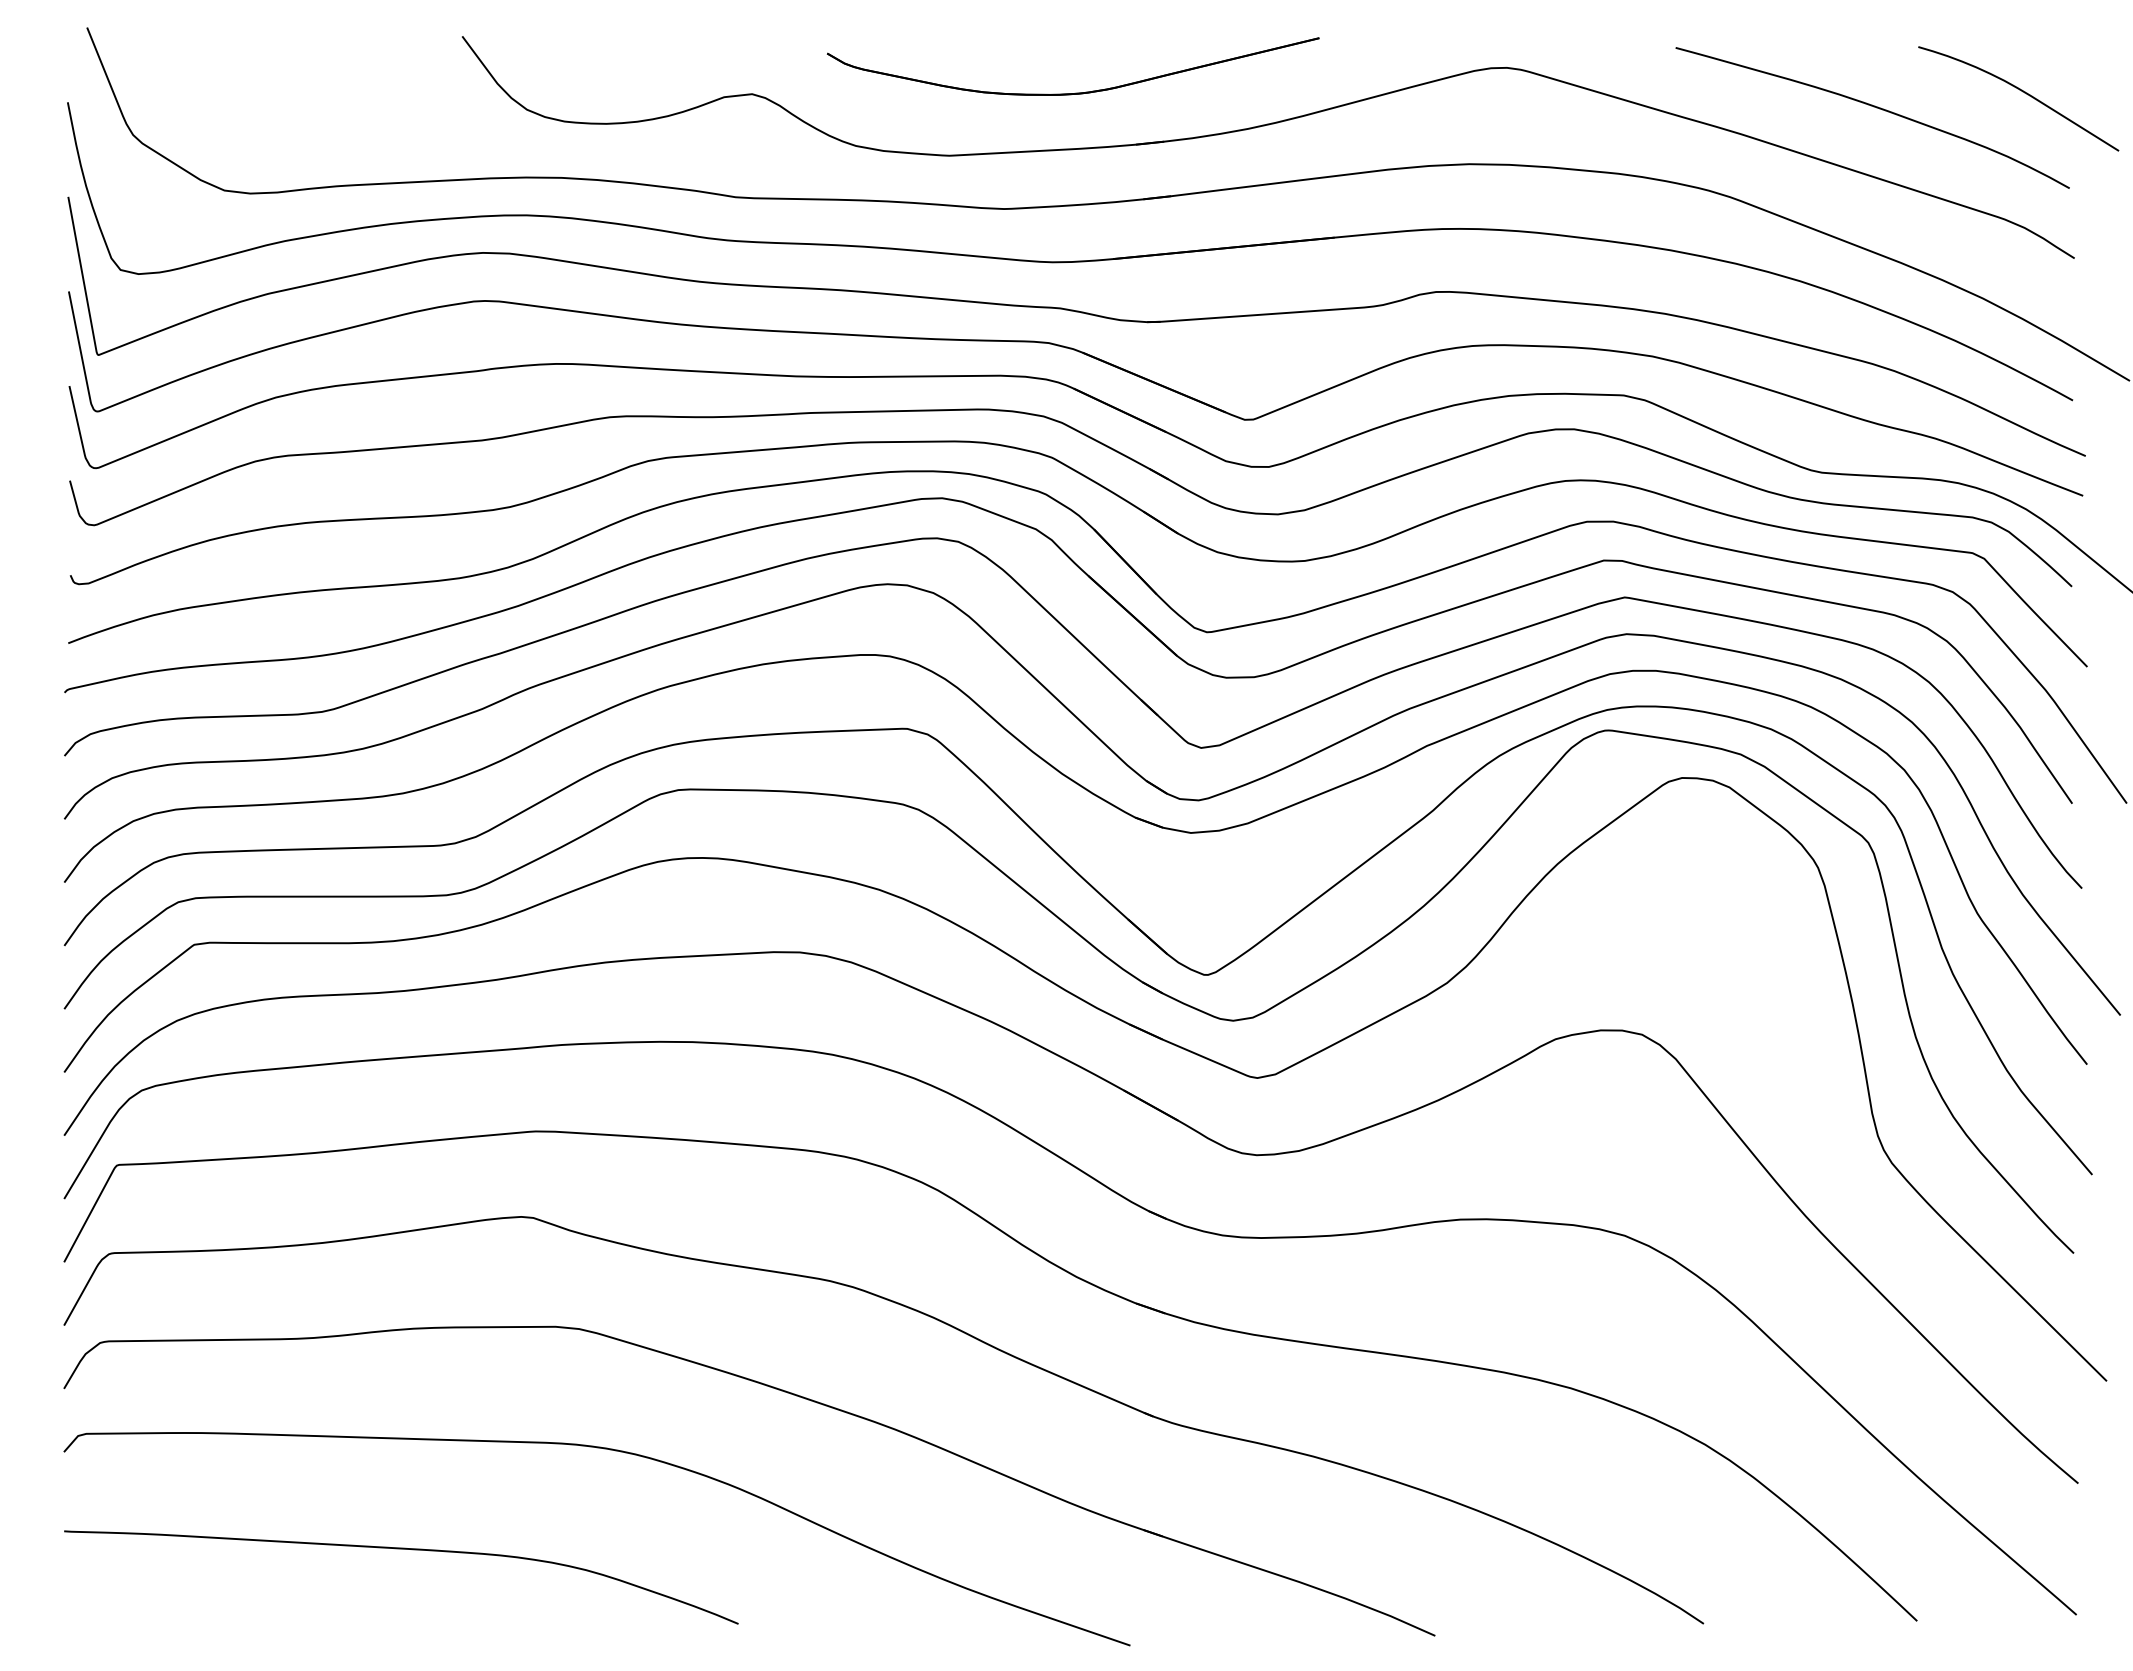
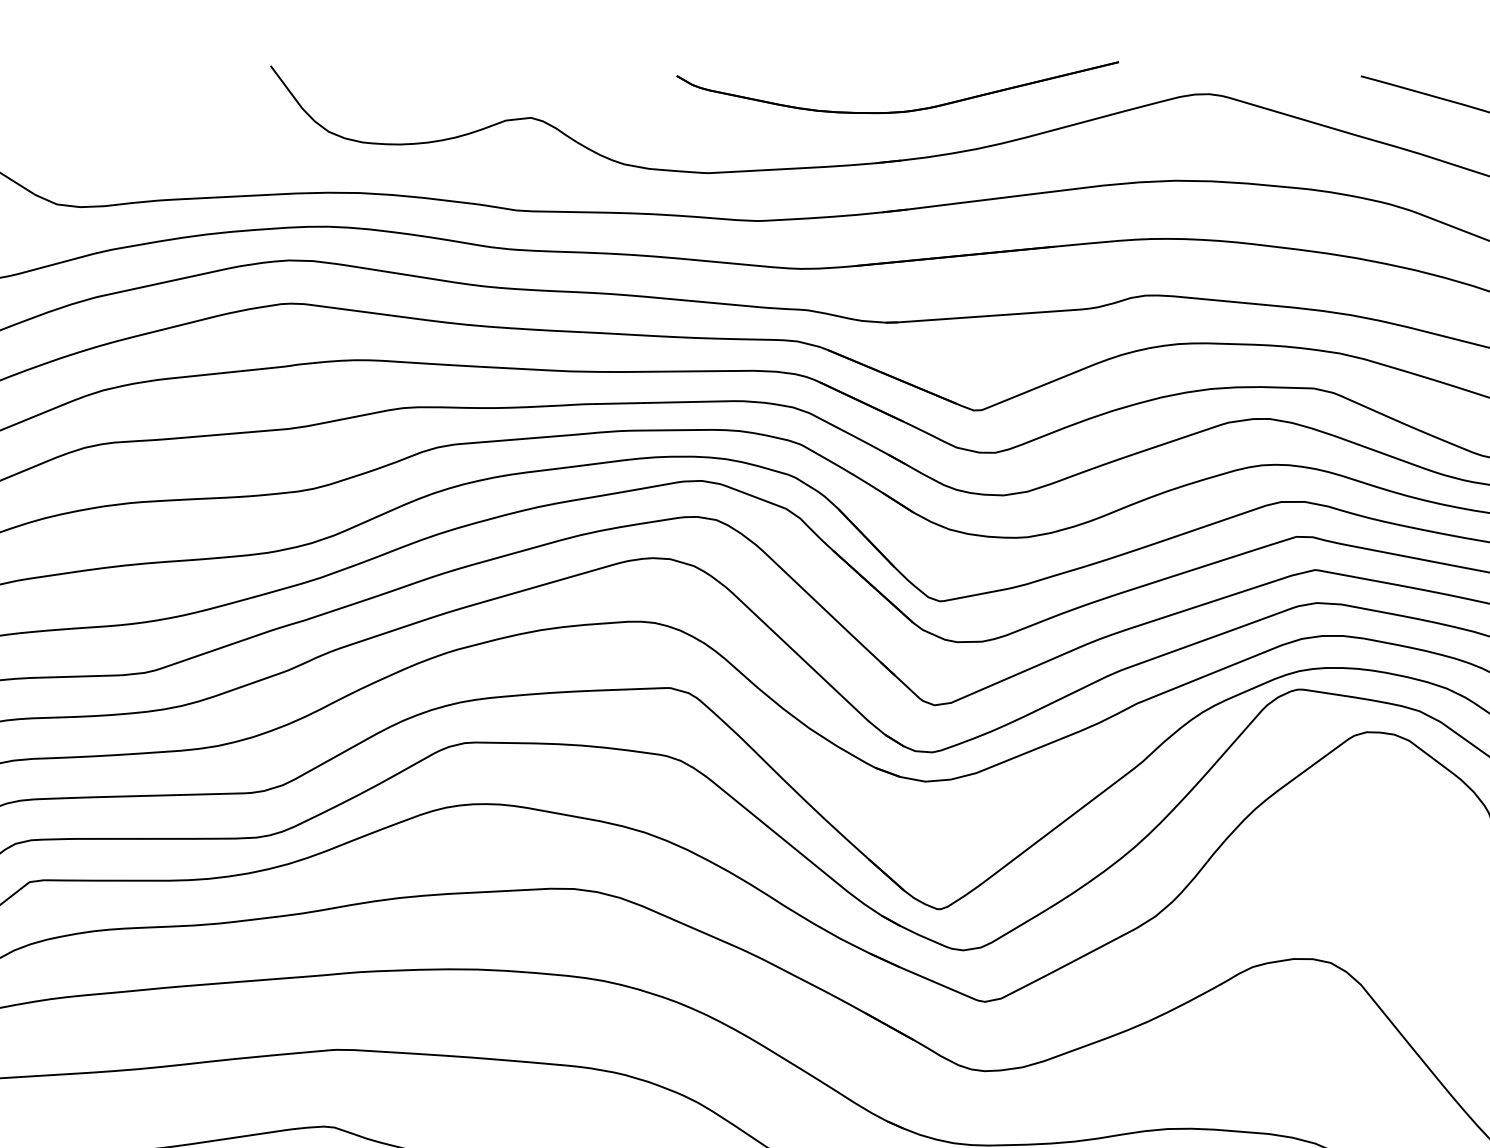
part: (1075, 92) -> (899, 110), moved

